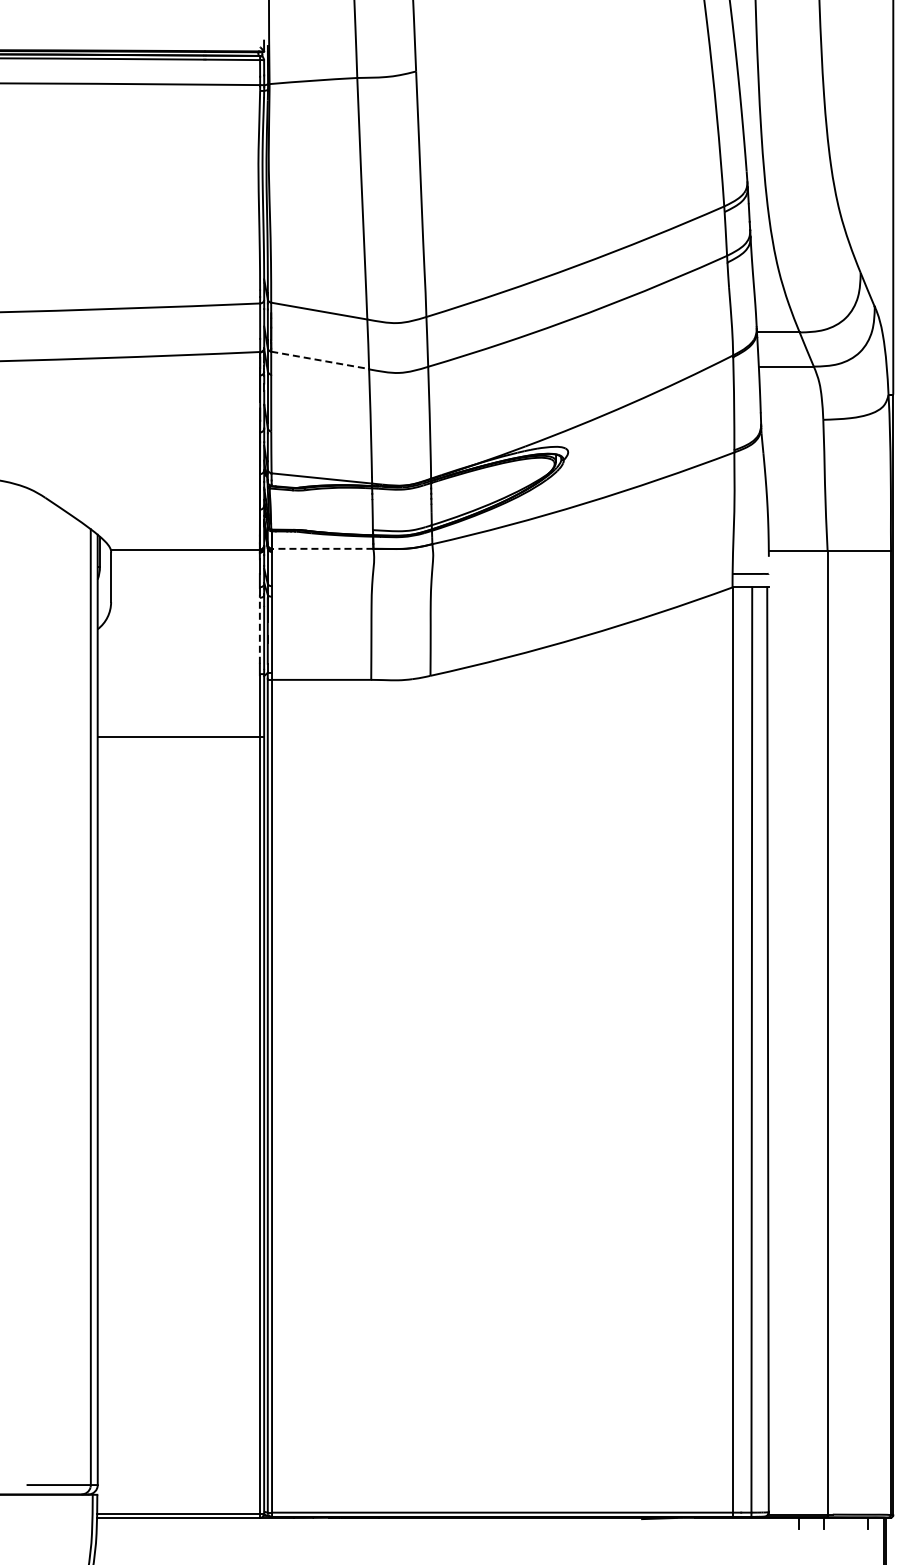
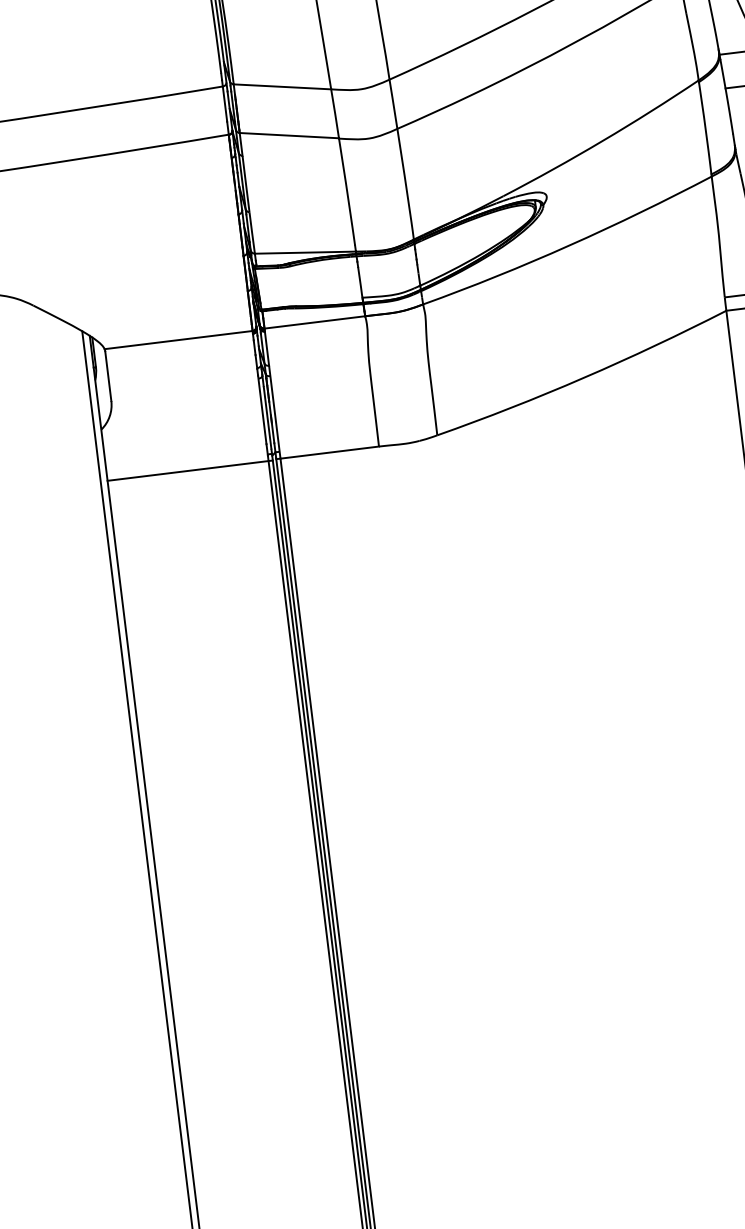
line: (320, 360) -> (289, 135), dashed -> solid
line: (322, 548) -> (314, 322), dashed -> solid
line: (259, 629) -> (261, 410), dashed -> solid
line: (180, 736) -> (189, 470), moved

